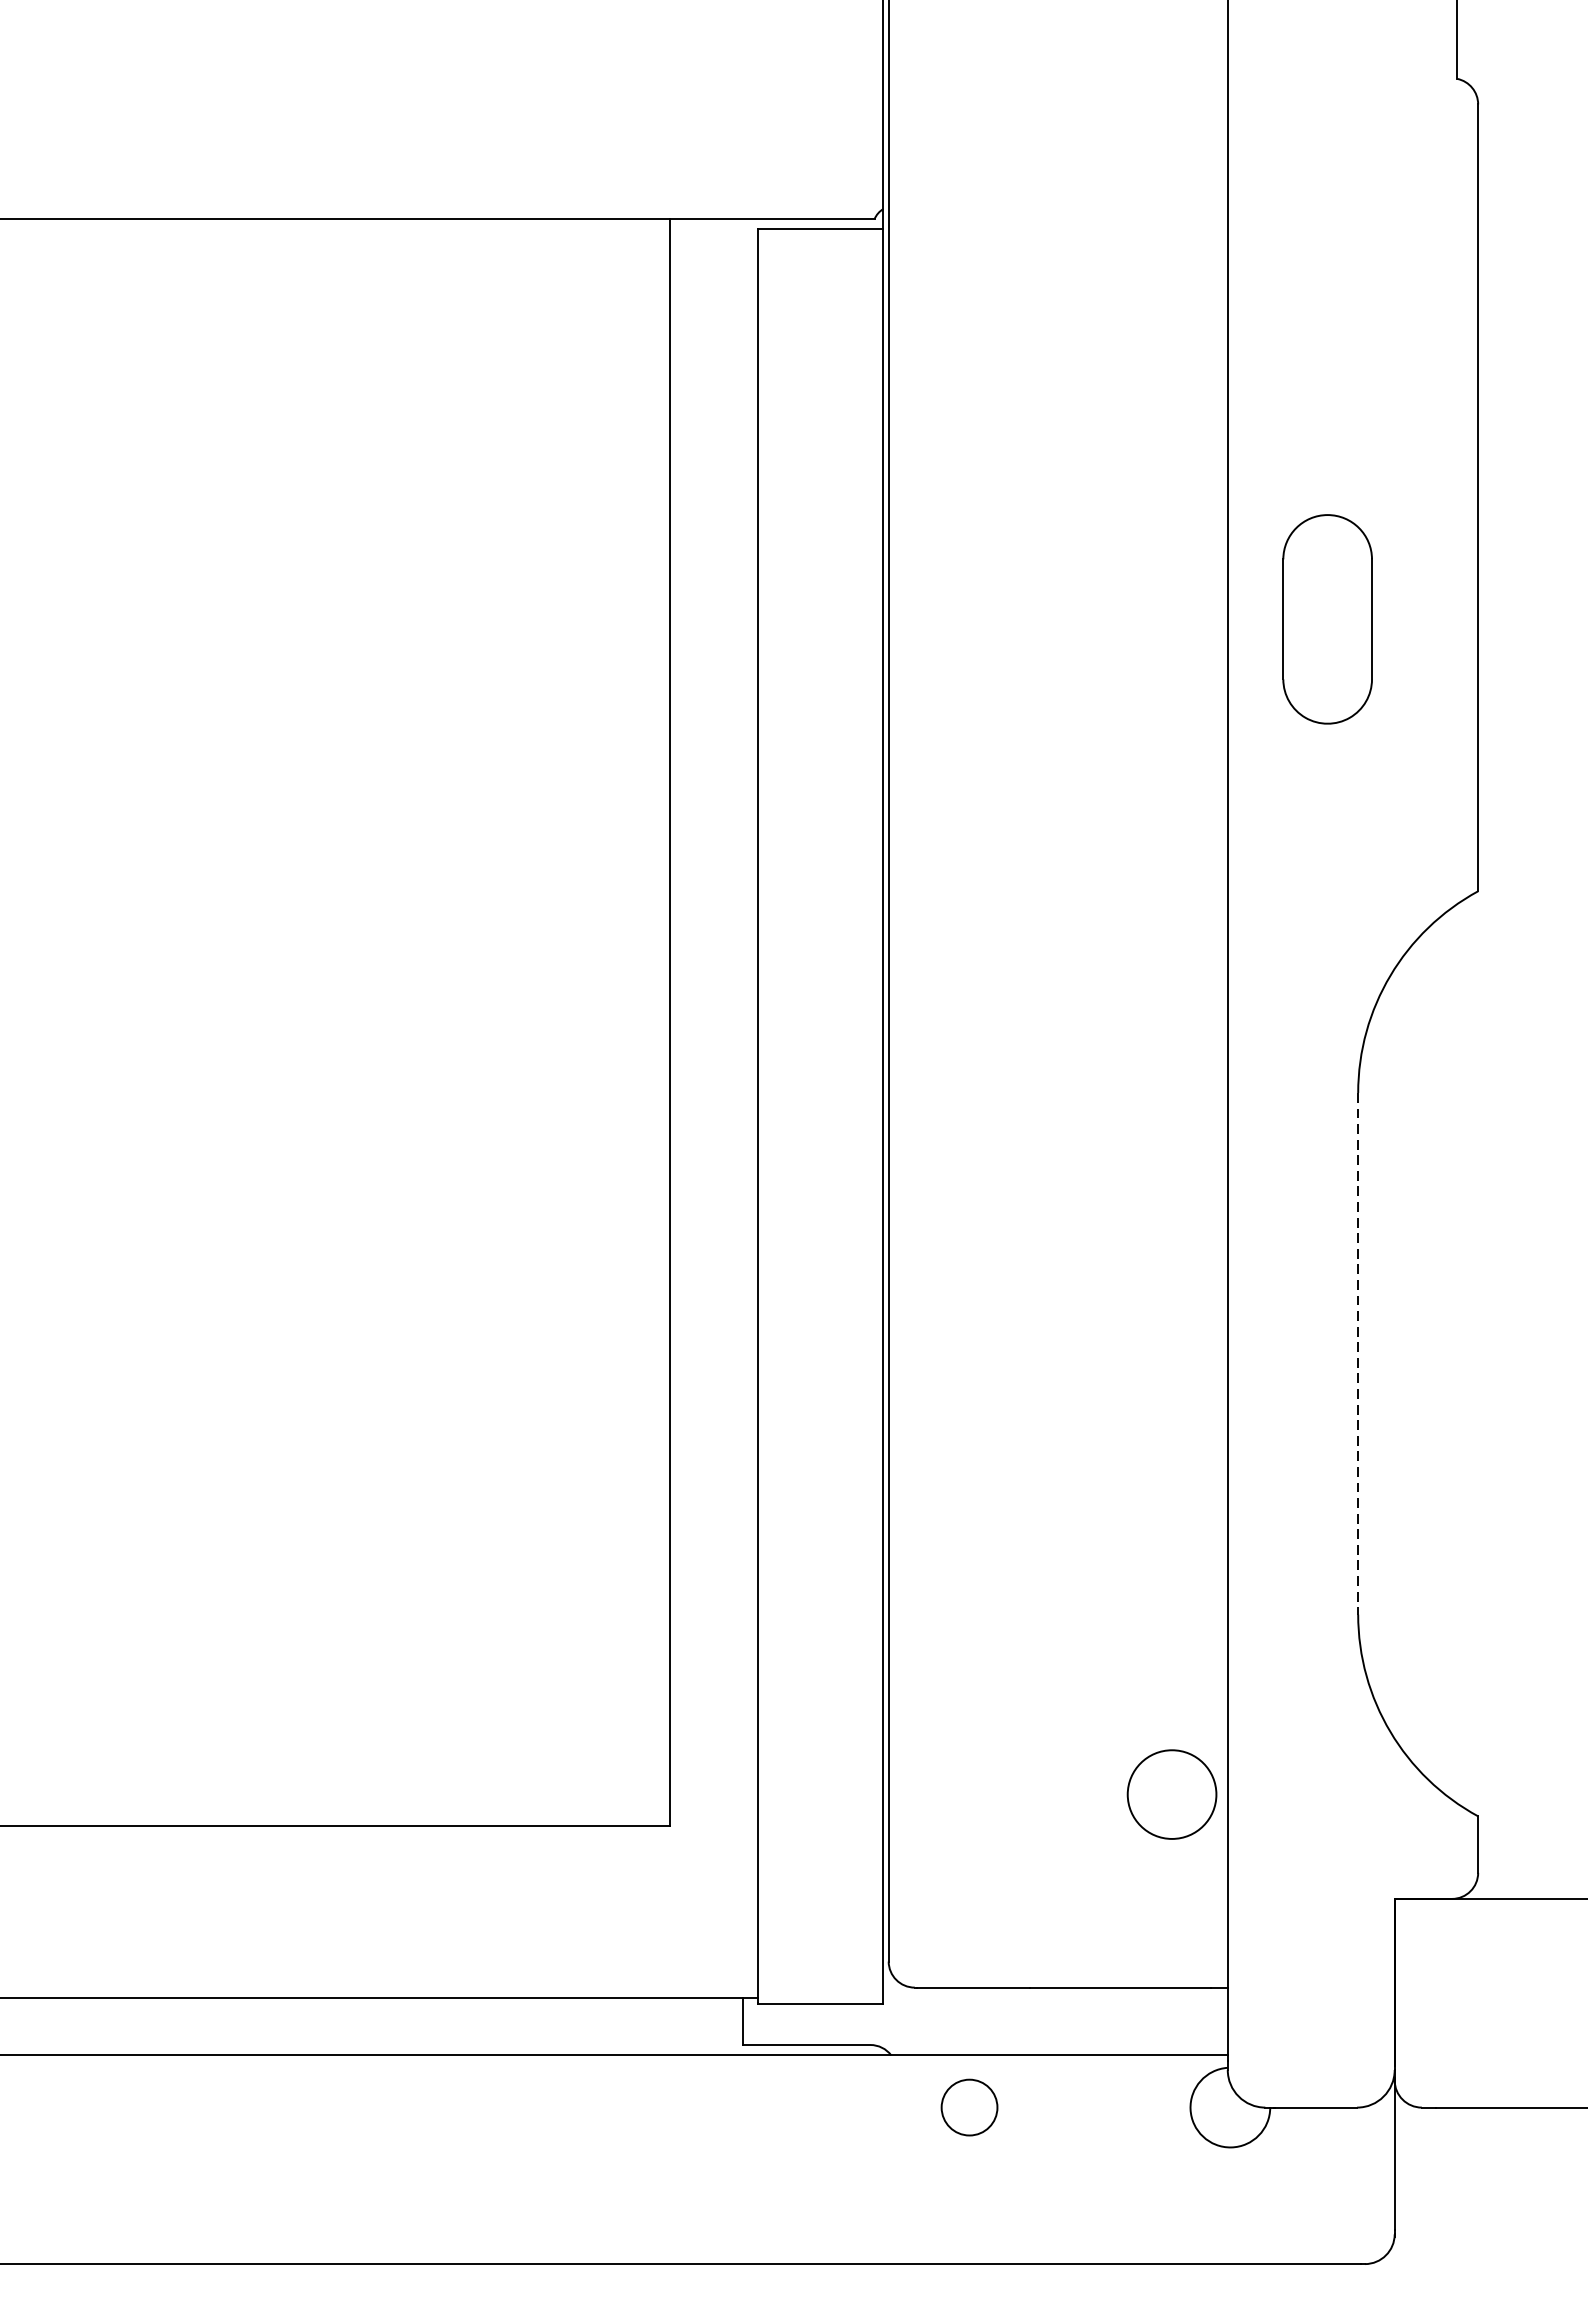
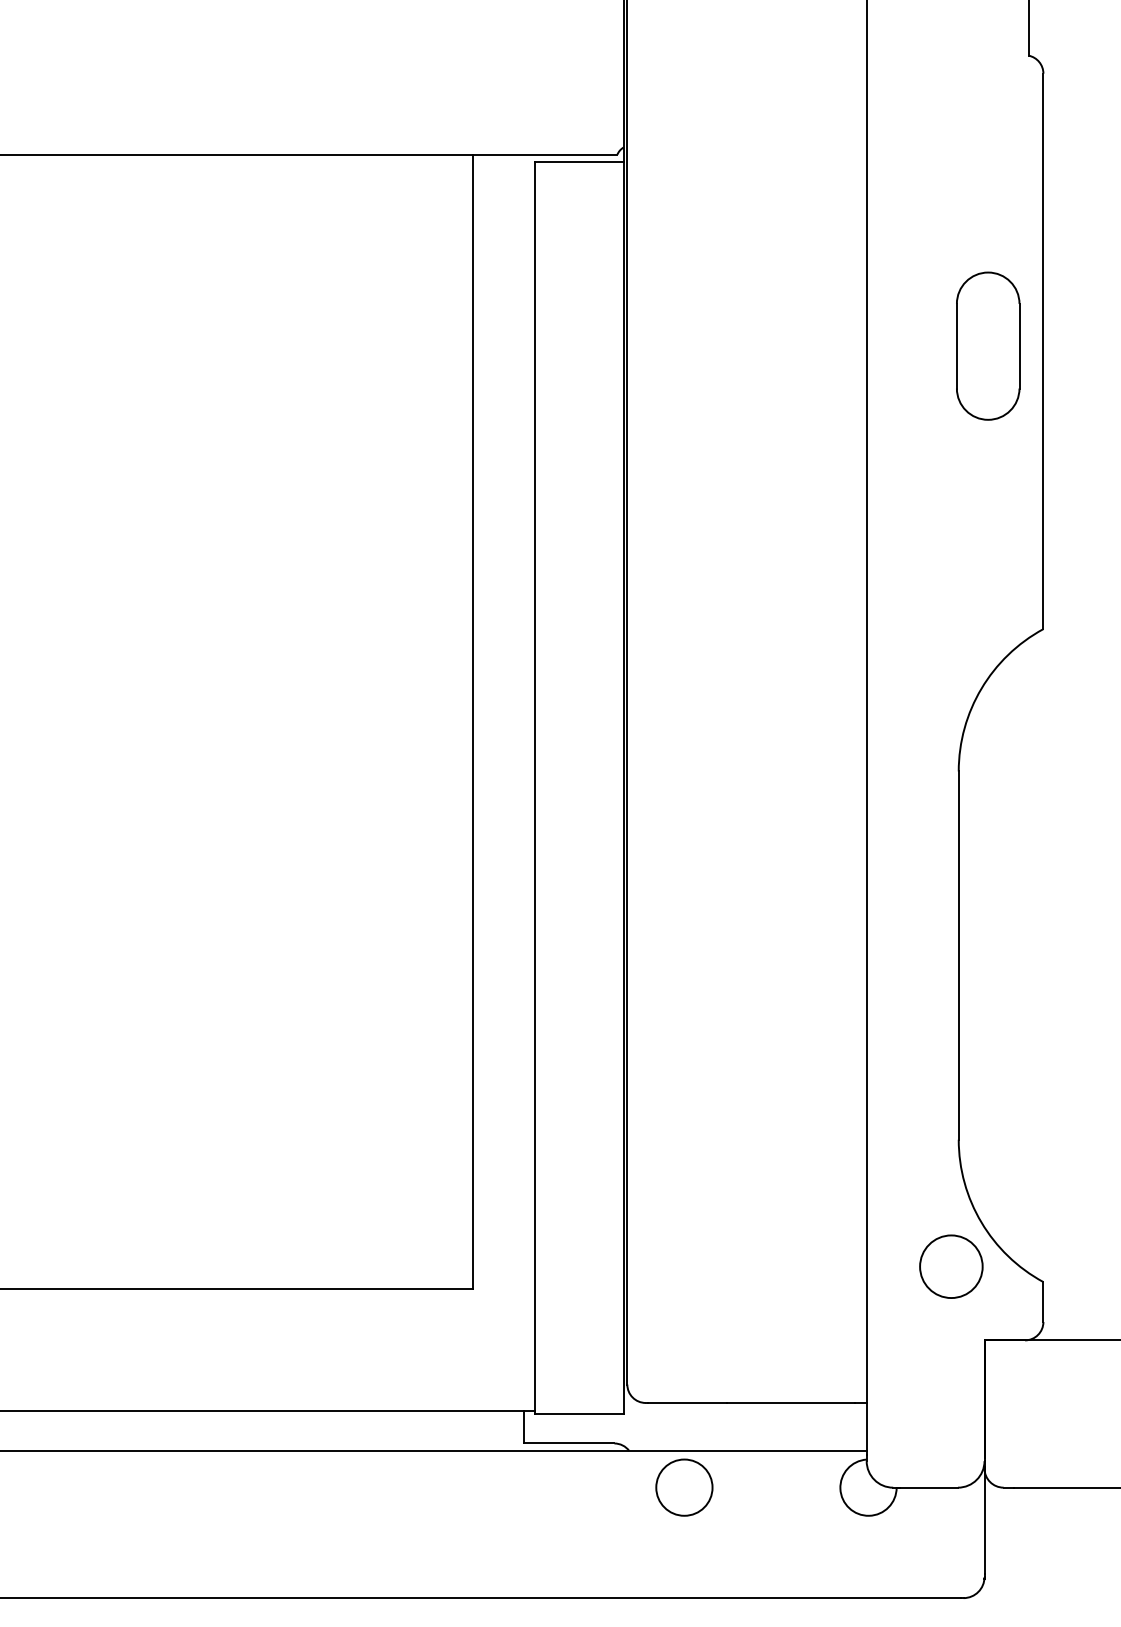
part: (1328, 618) -> (988, 345), moved
line: (1357, 1355) -> (958, 956), dashed -> solid
circle: (1172, 1794) -> (951, 1266), moved
circle: (969, 2107) -> (684, 1487), size x1.43

